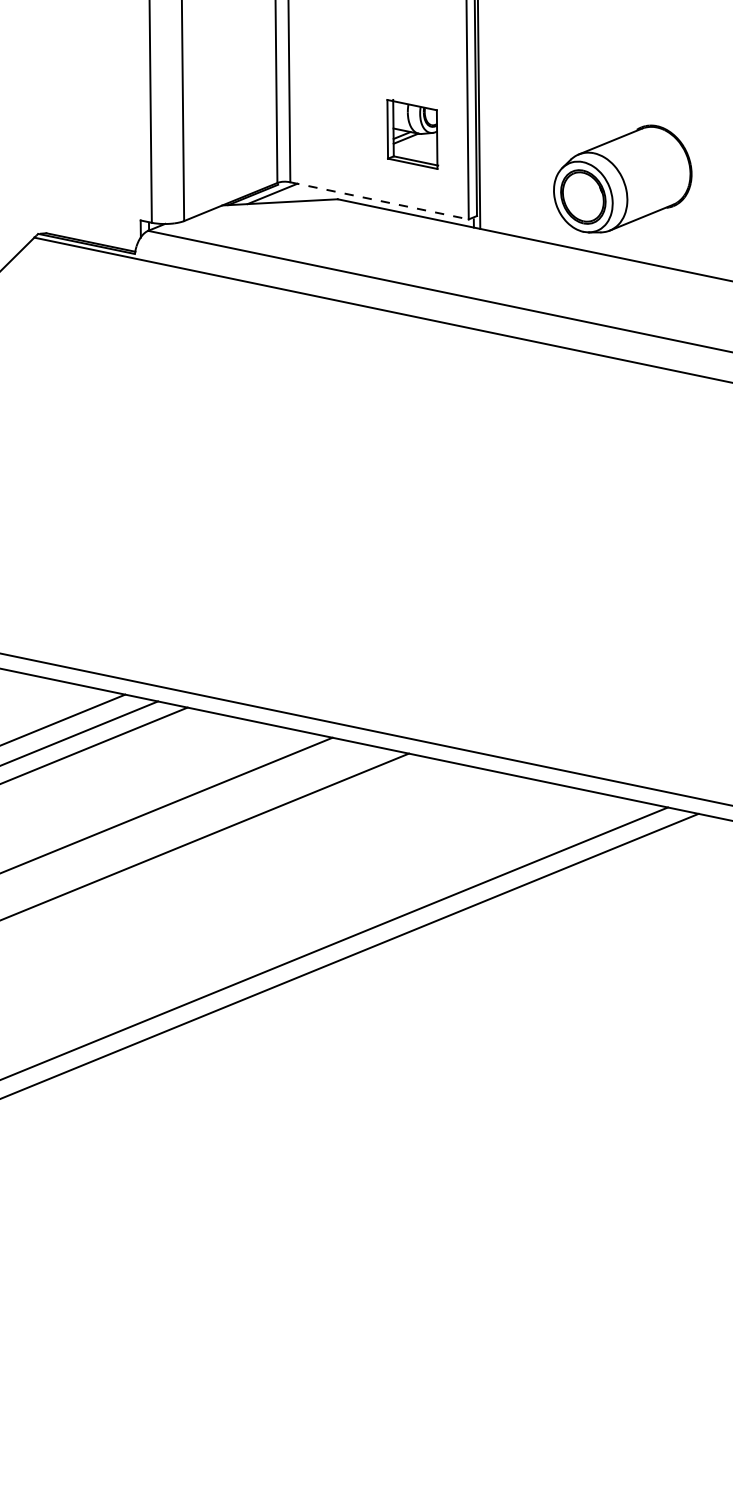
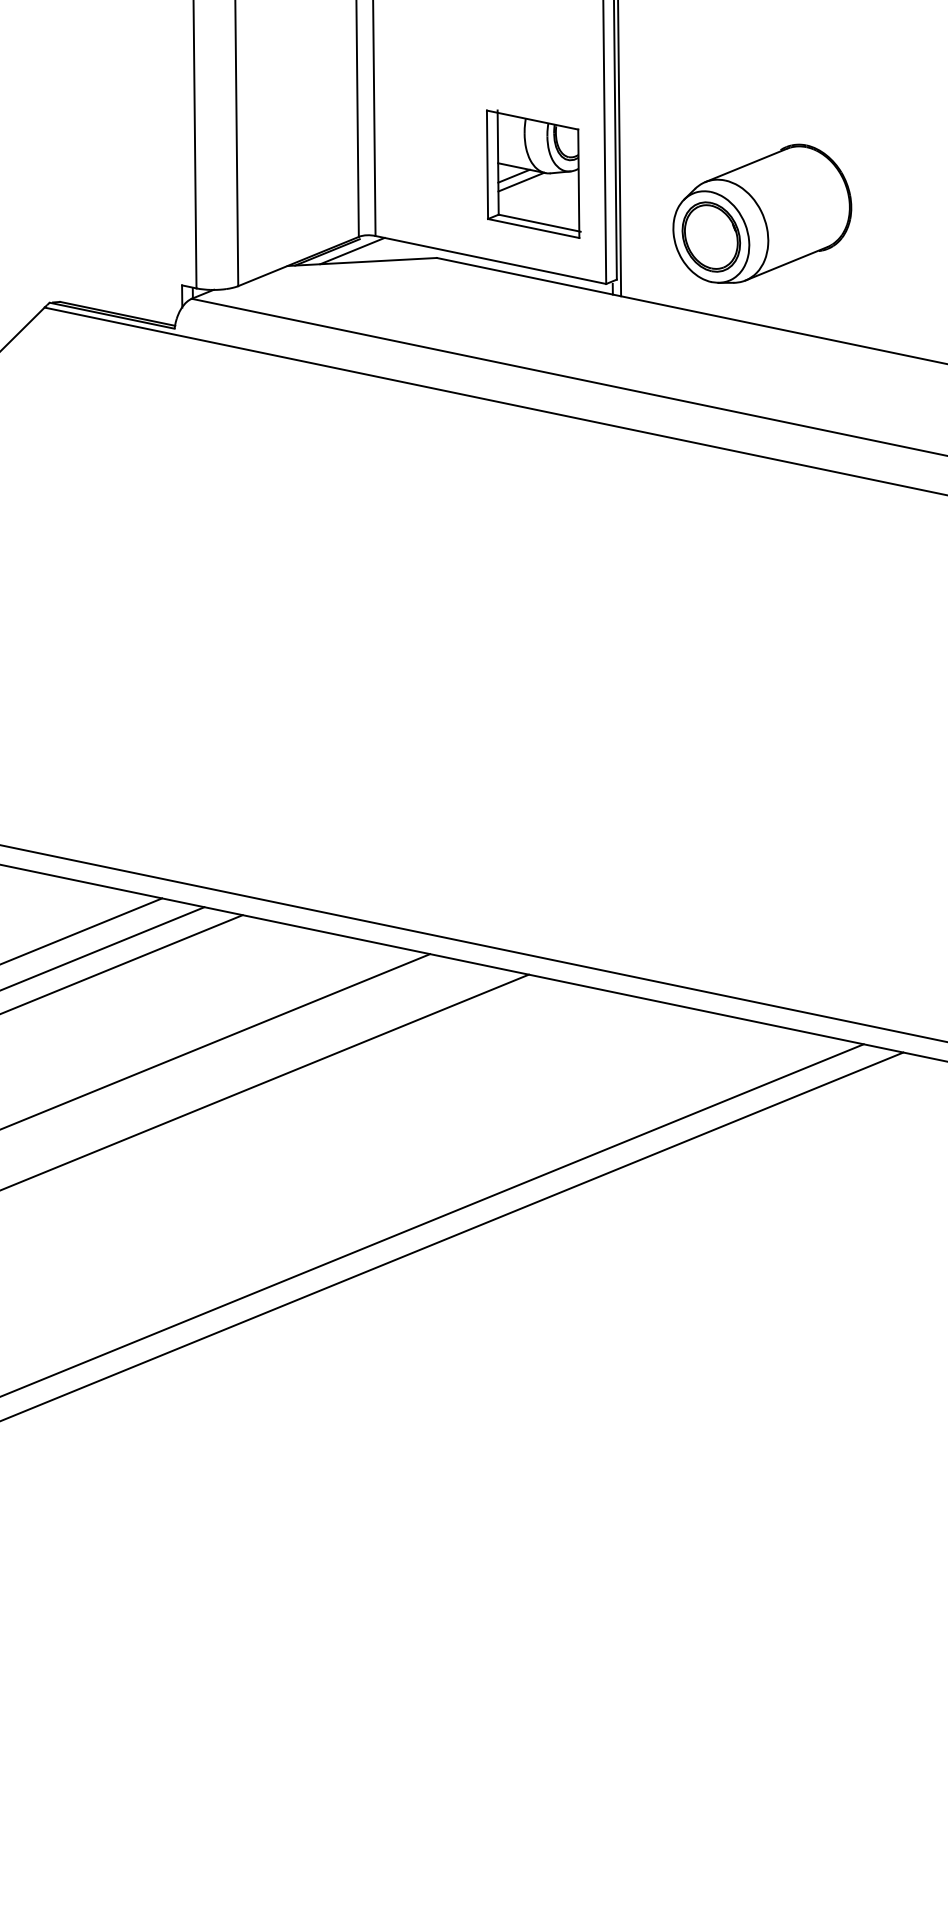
part: (412, 133) -> (533, 173), size x1.43
part: (622, 178) -> (762, 213), moved
line: (379, 201) -> (490, 260), dashed -> solid

